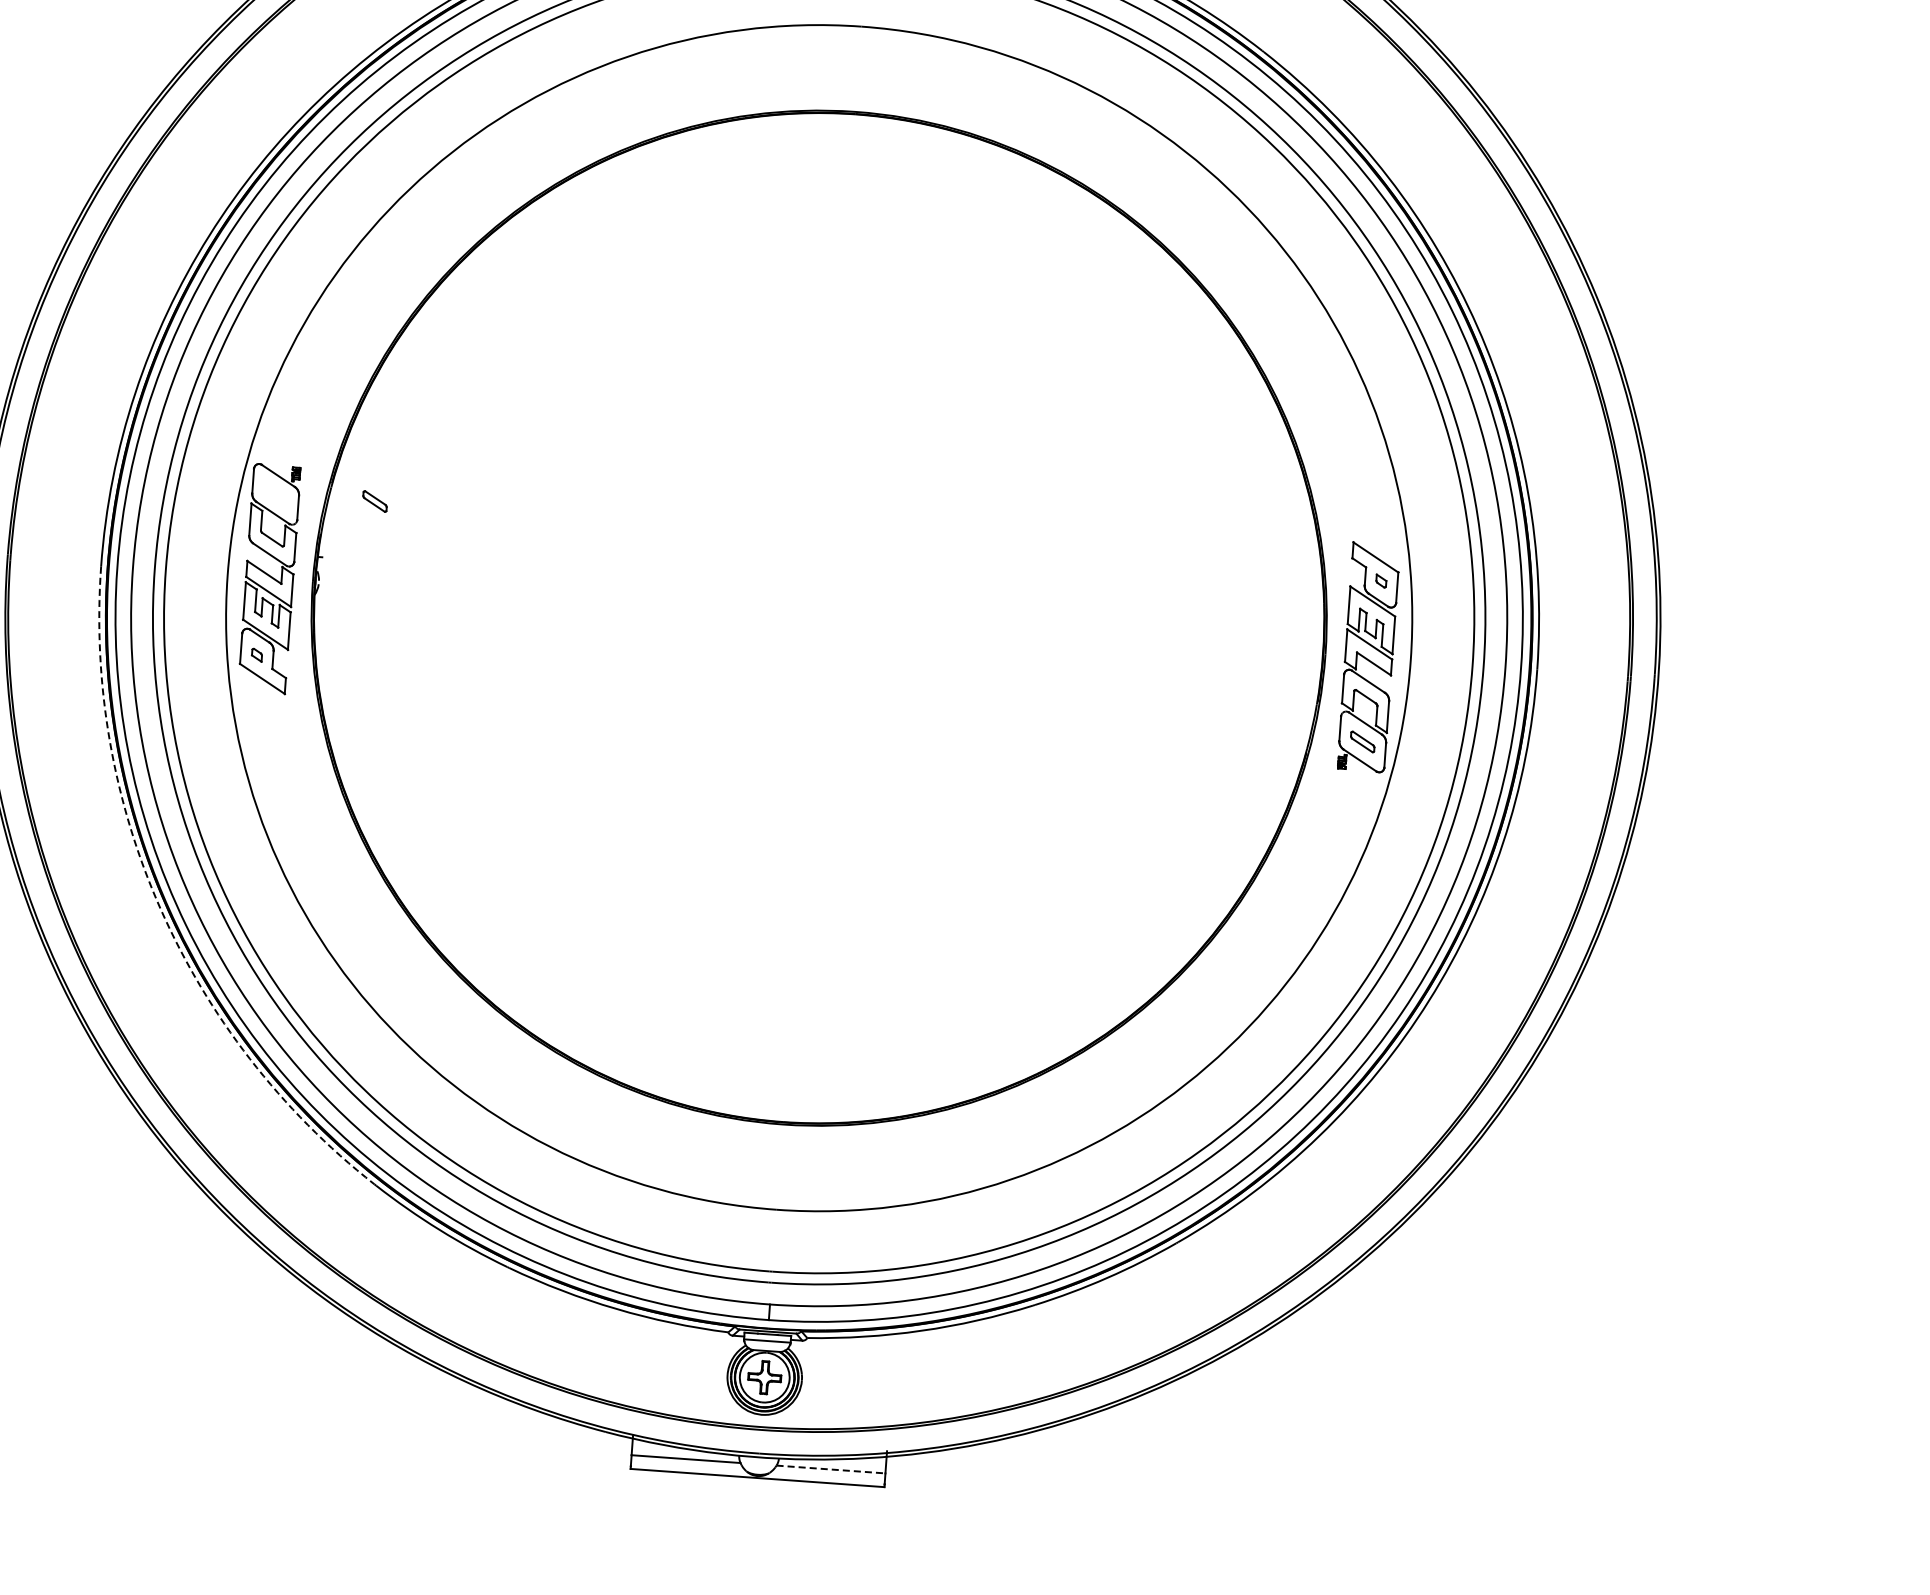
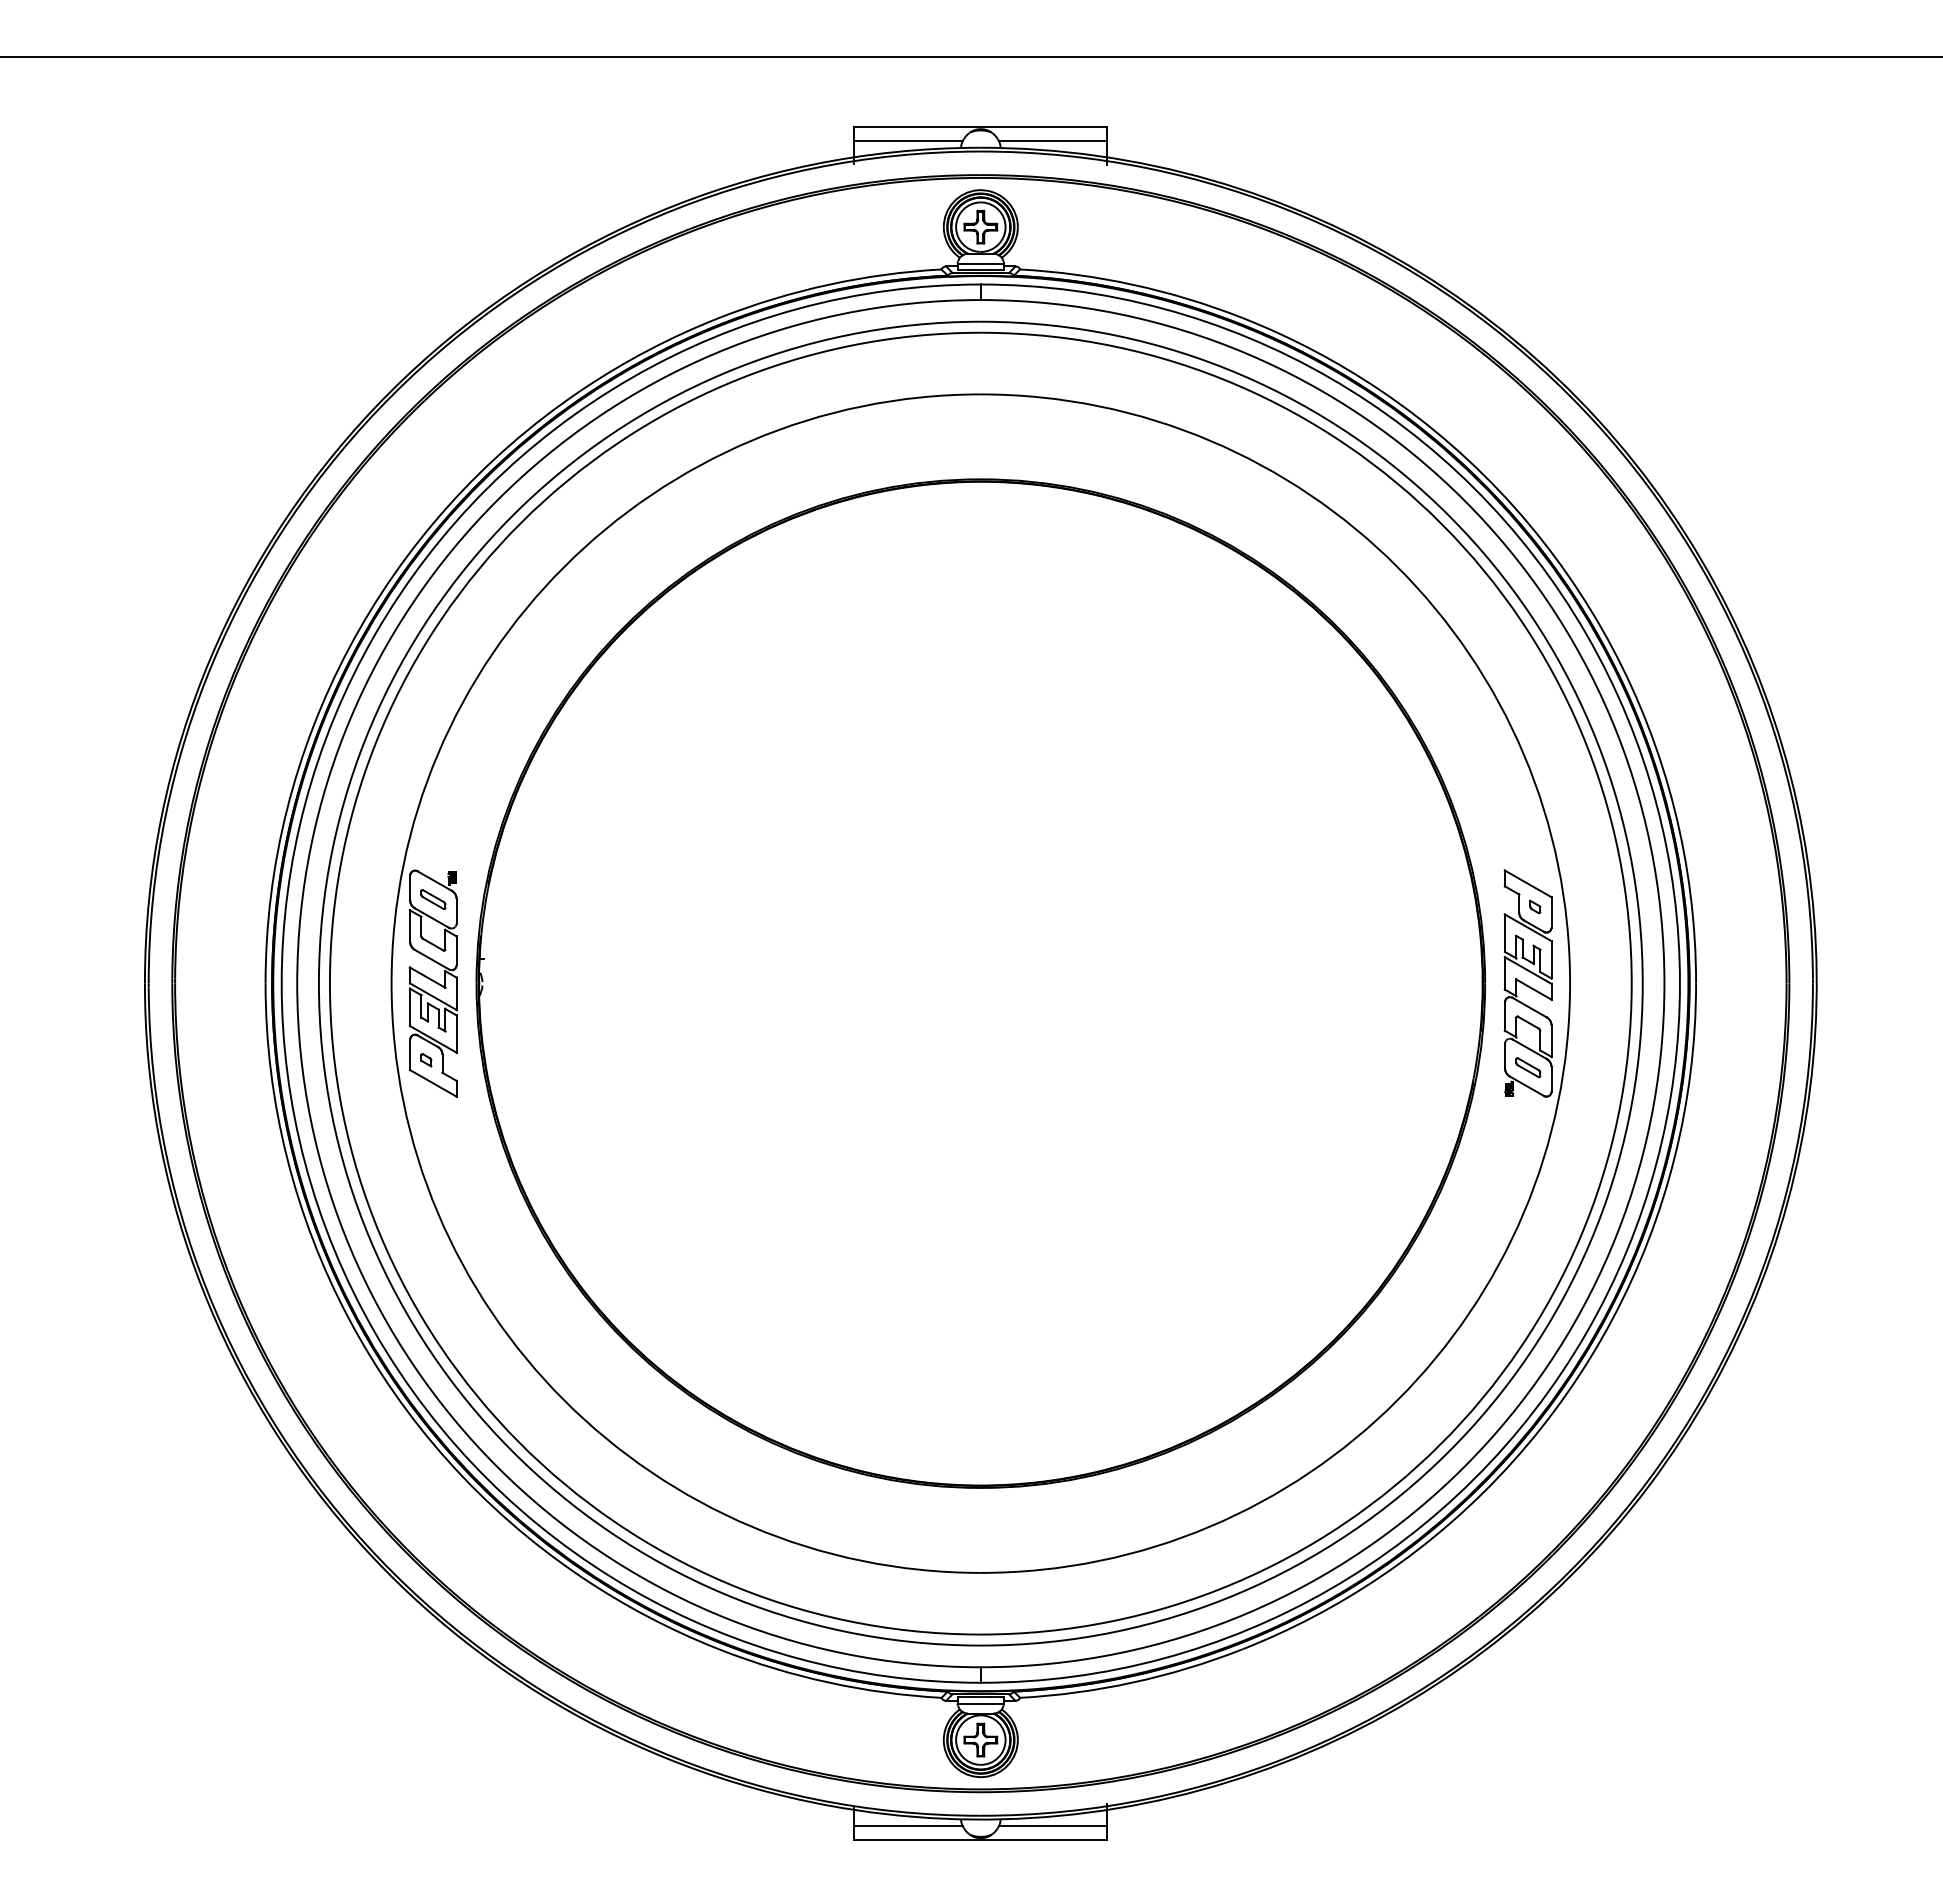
part: (375, 501) -> (433, 899), moved
arc: (161, 909) -> (349, 1319), dashed -> solid
line: (831, 1469) -> (1053, 1826), dashed -> solid

